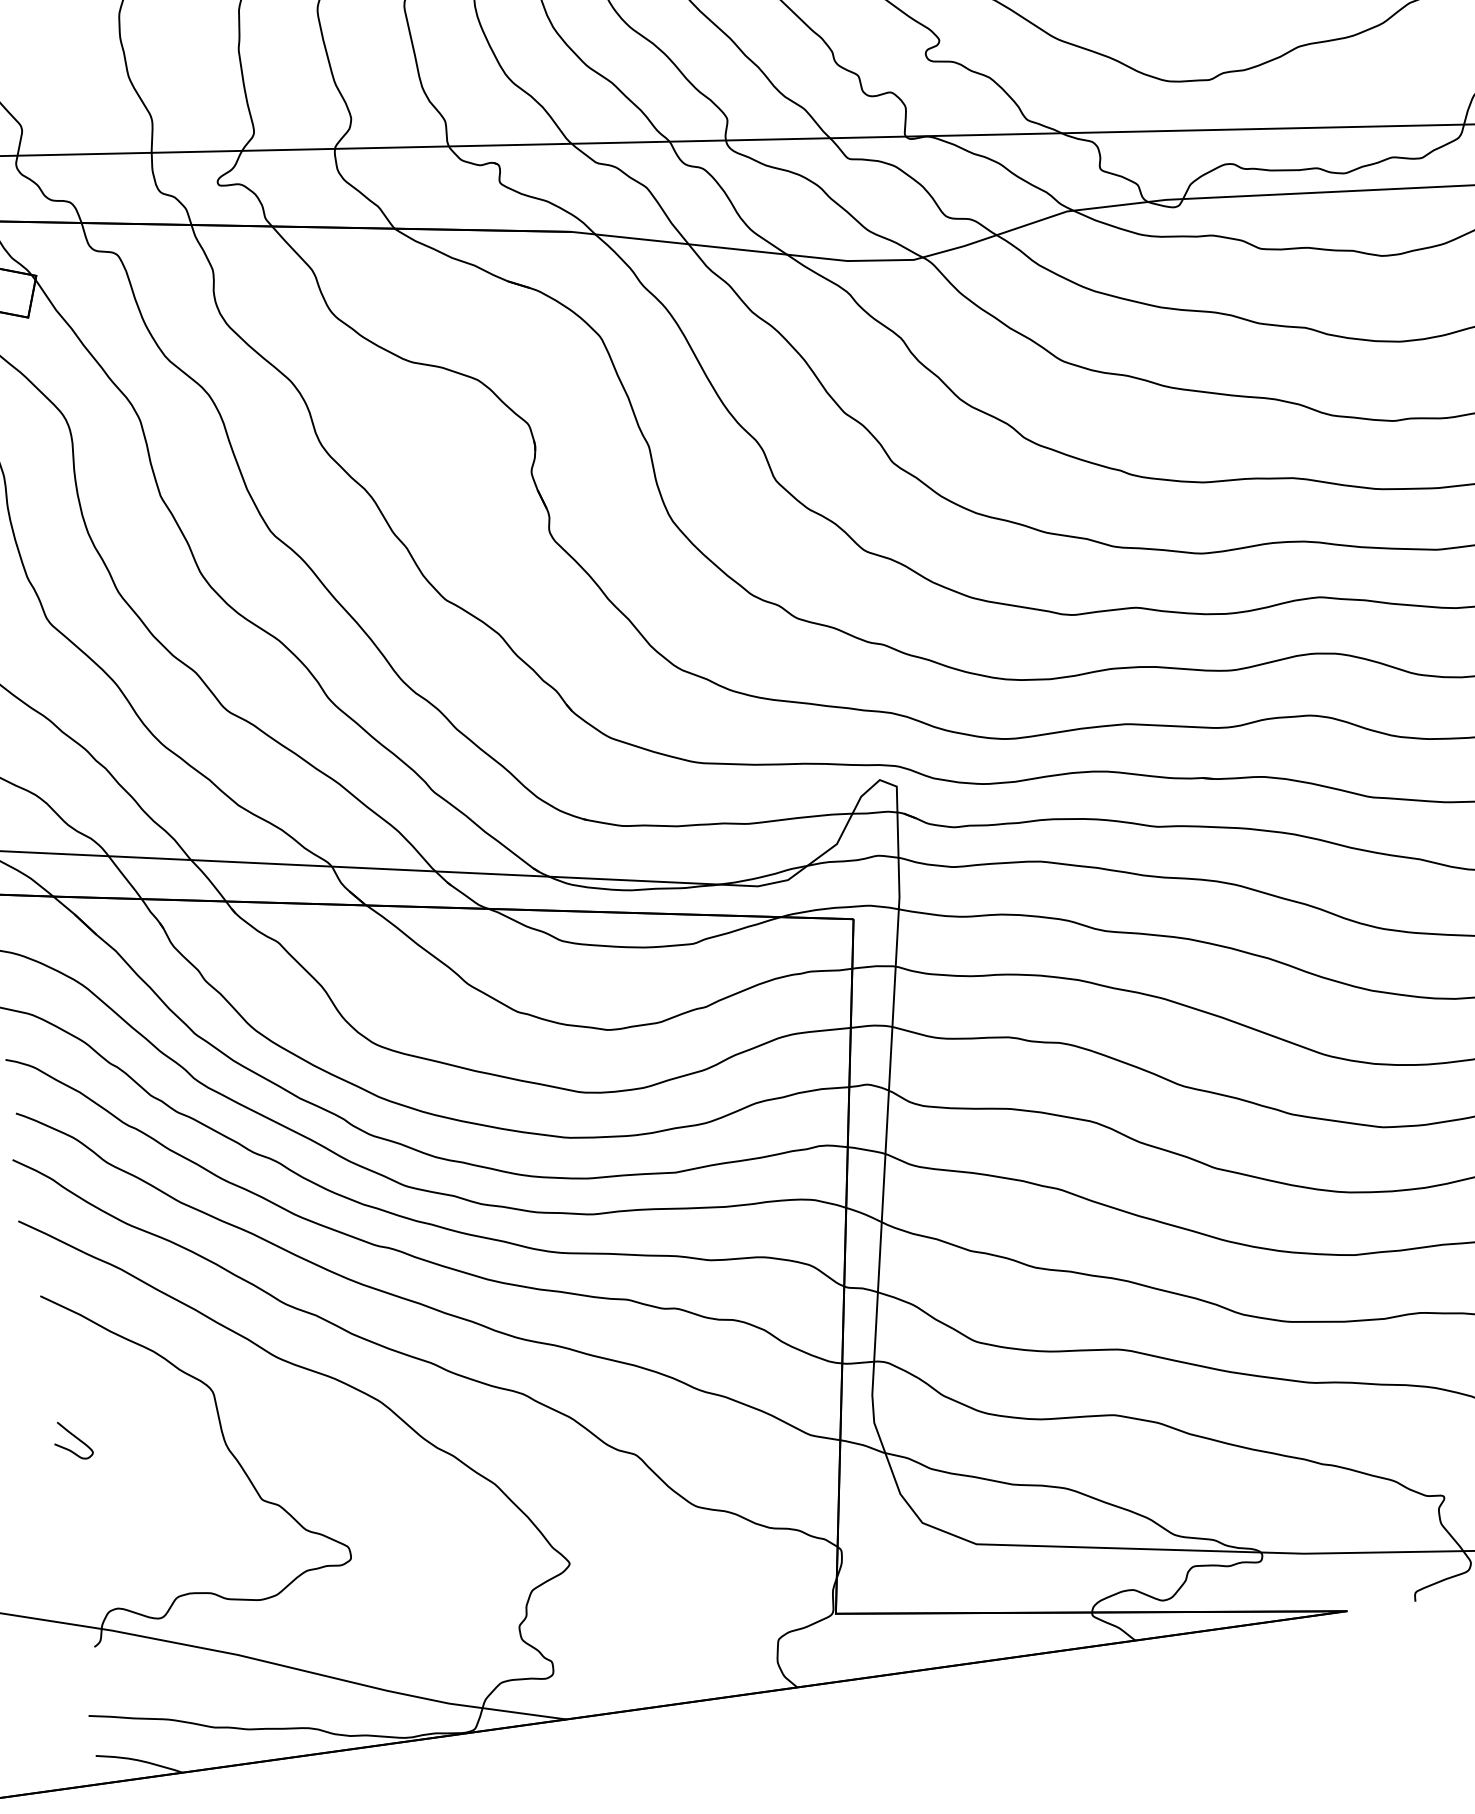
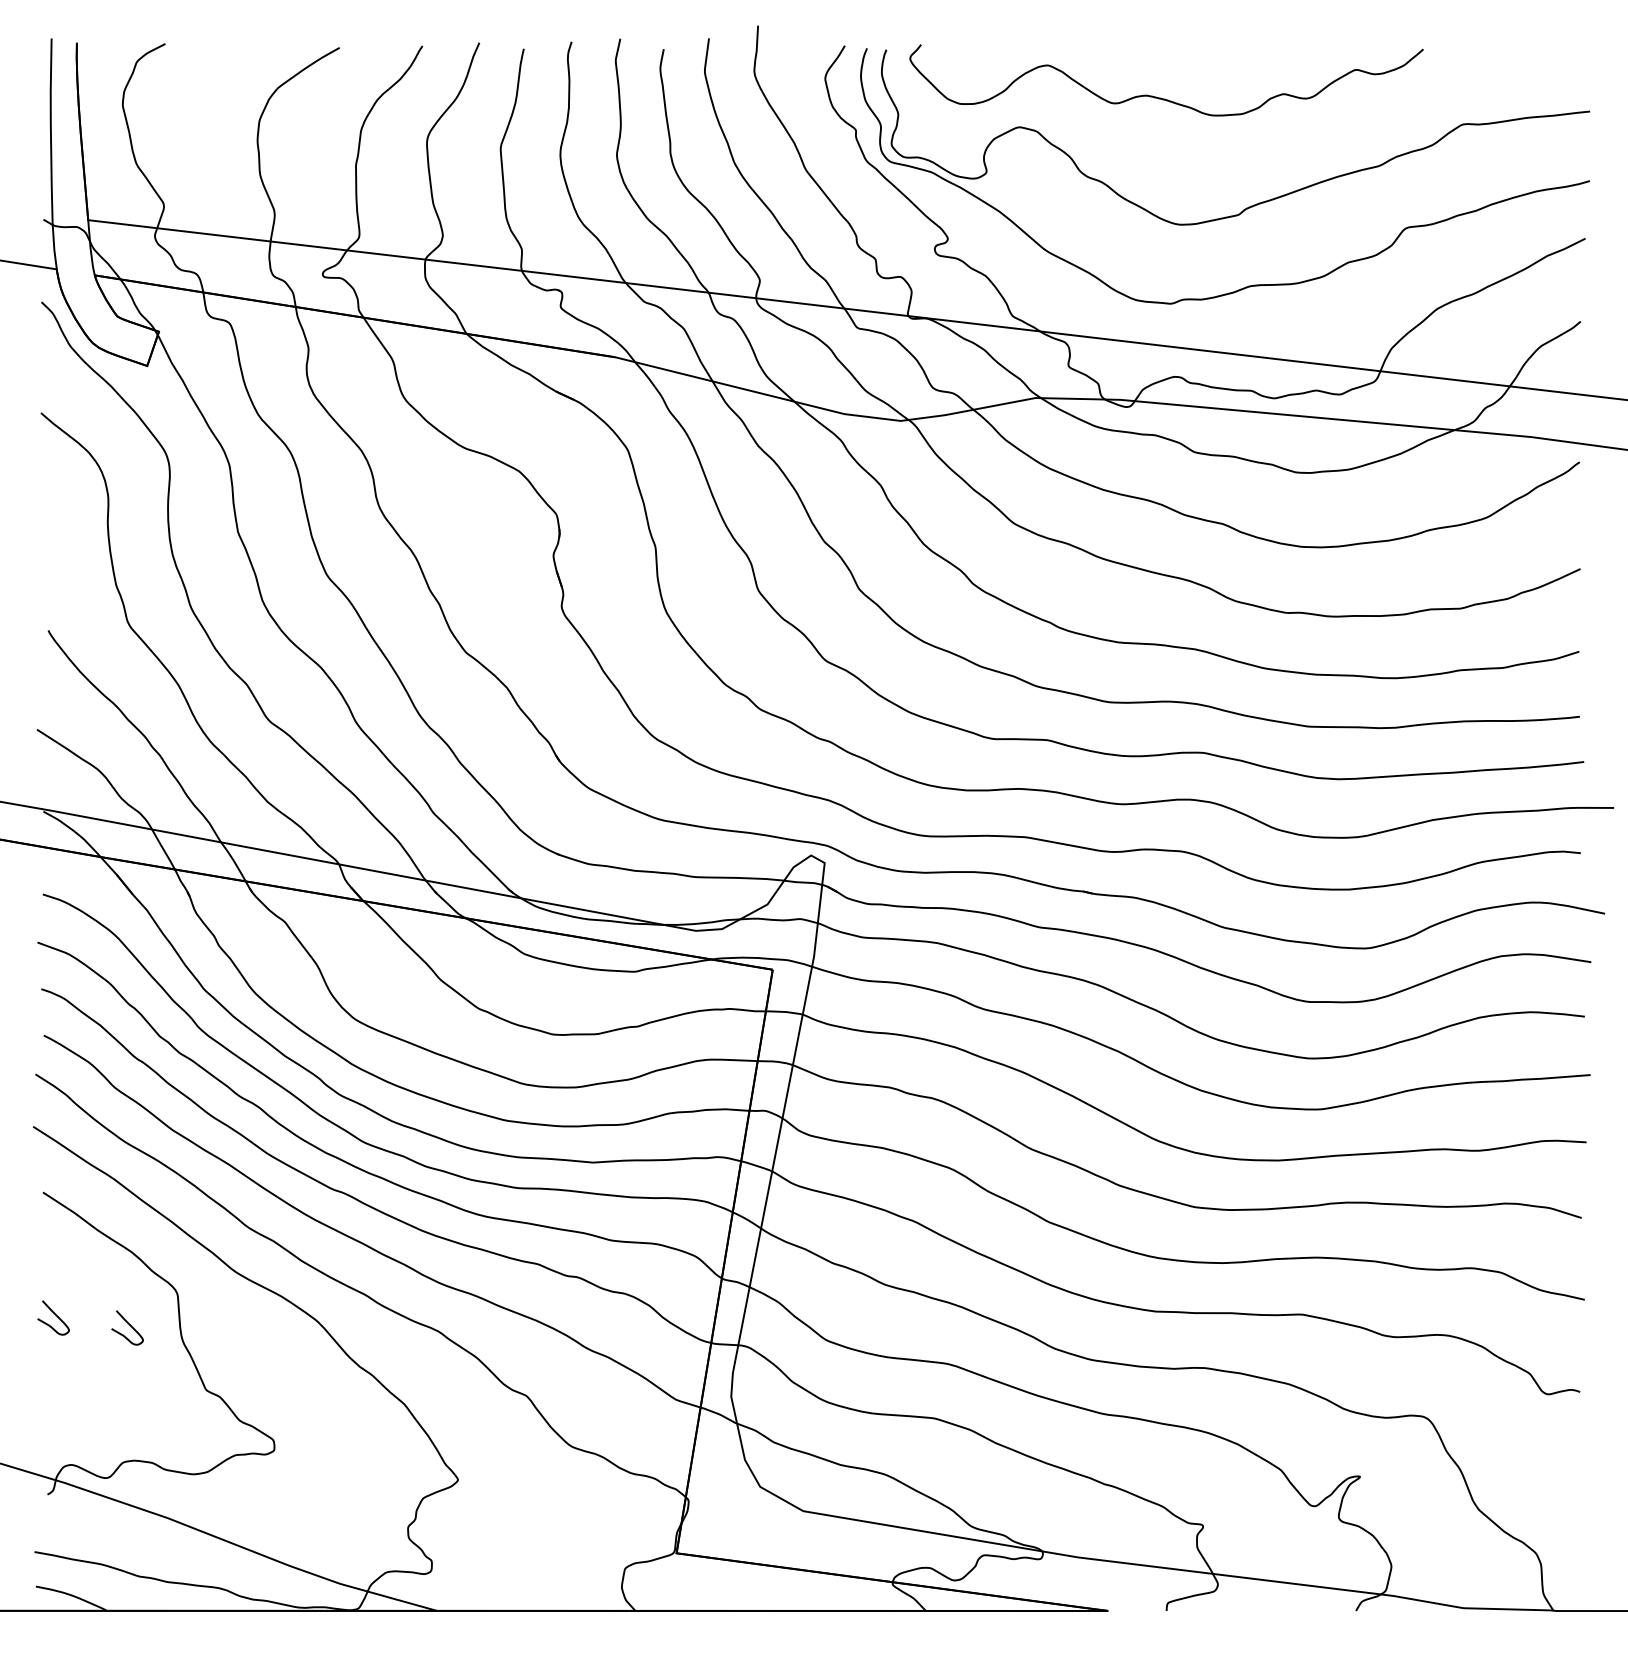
curve: (162, 1437) -> (129, 1325), added

